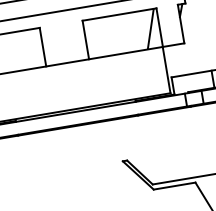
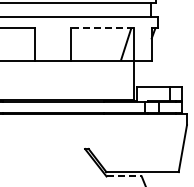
line: (119, 14) -> (102, 28), solid -> dashed
line: (175, 186) -> (124, 176), solid -> dashed

